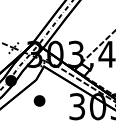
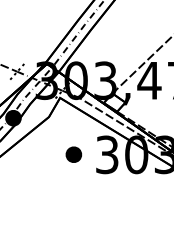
part: (39, 100) -> (73, 154), moved

